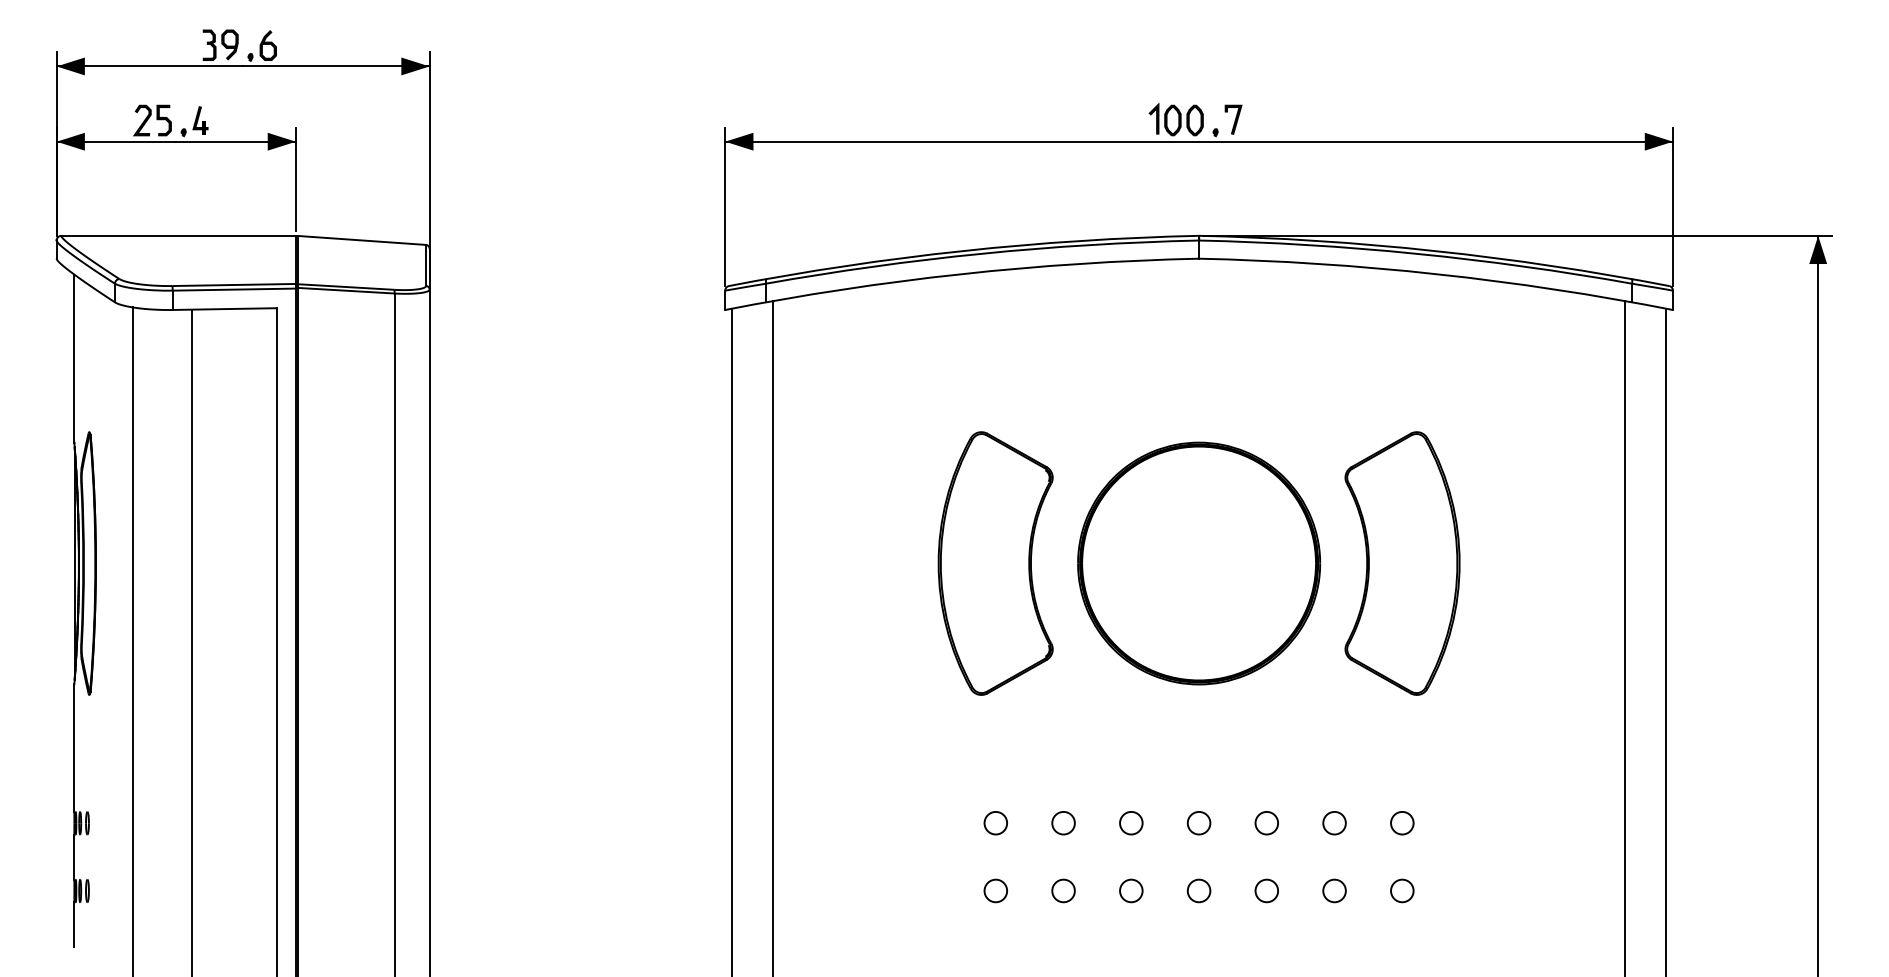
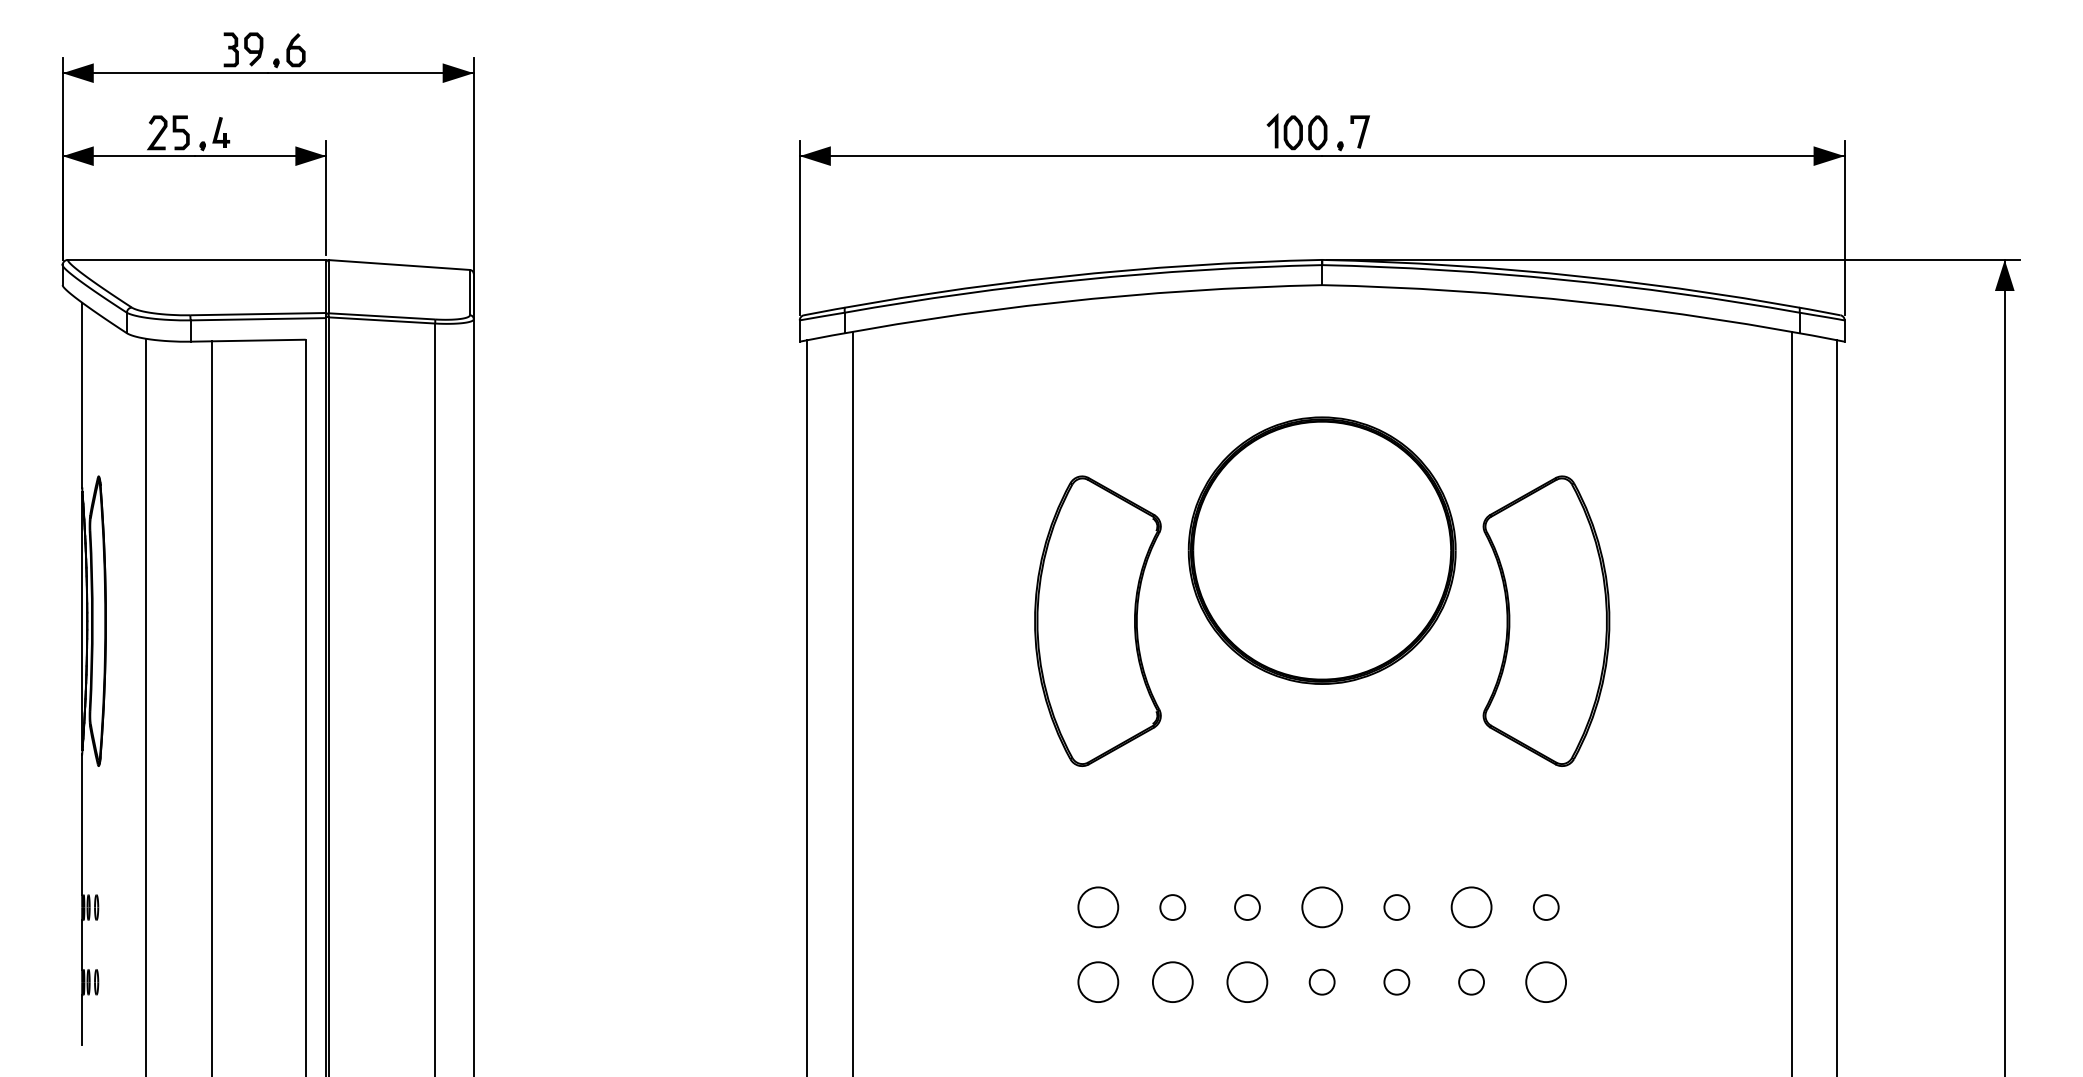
part: (1199, 563) -> (1322, 550), moved
circle: (995, 823) -> (1097, 907), size x1.6
circle: (1198, 823) -> (1321, 907), size x1.6
circle: (1334, 823) -> (1471, 907), size x1.6
circle: (995, 890) -> (1097, 981), size x1.6
circle: (1063, 890) -> (1172, 981), size x1.6
circle: (1131, 890) -> (1247, 981), size x1.6
circle: (1402, 890) -> (1546, 981), size x1.6

